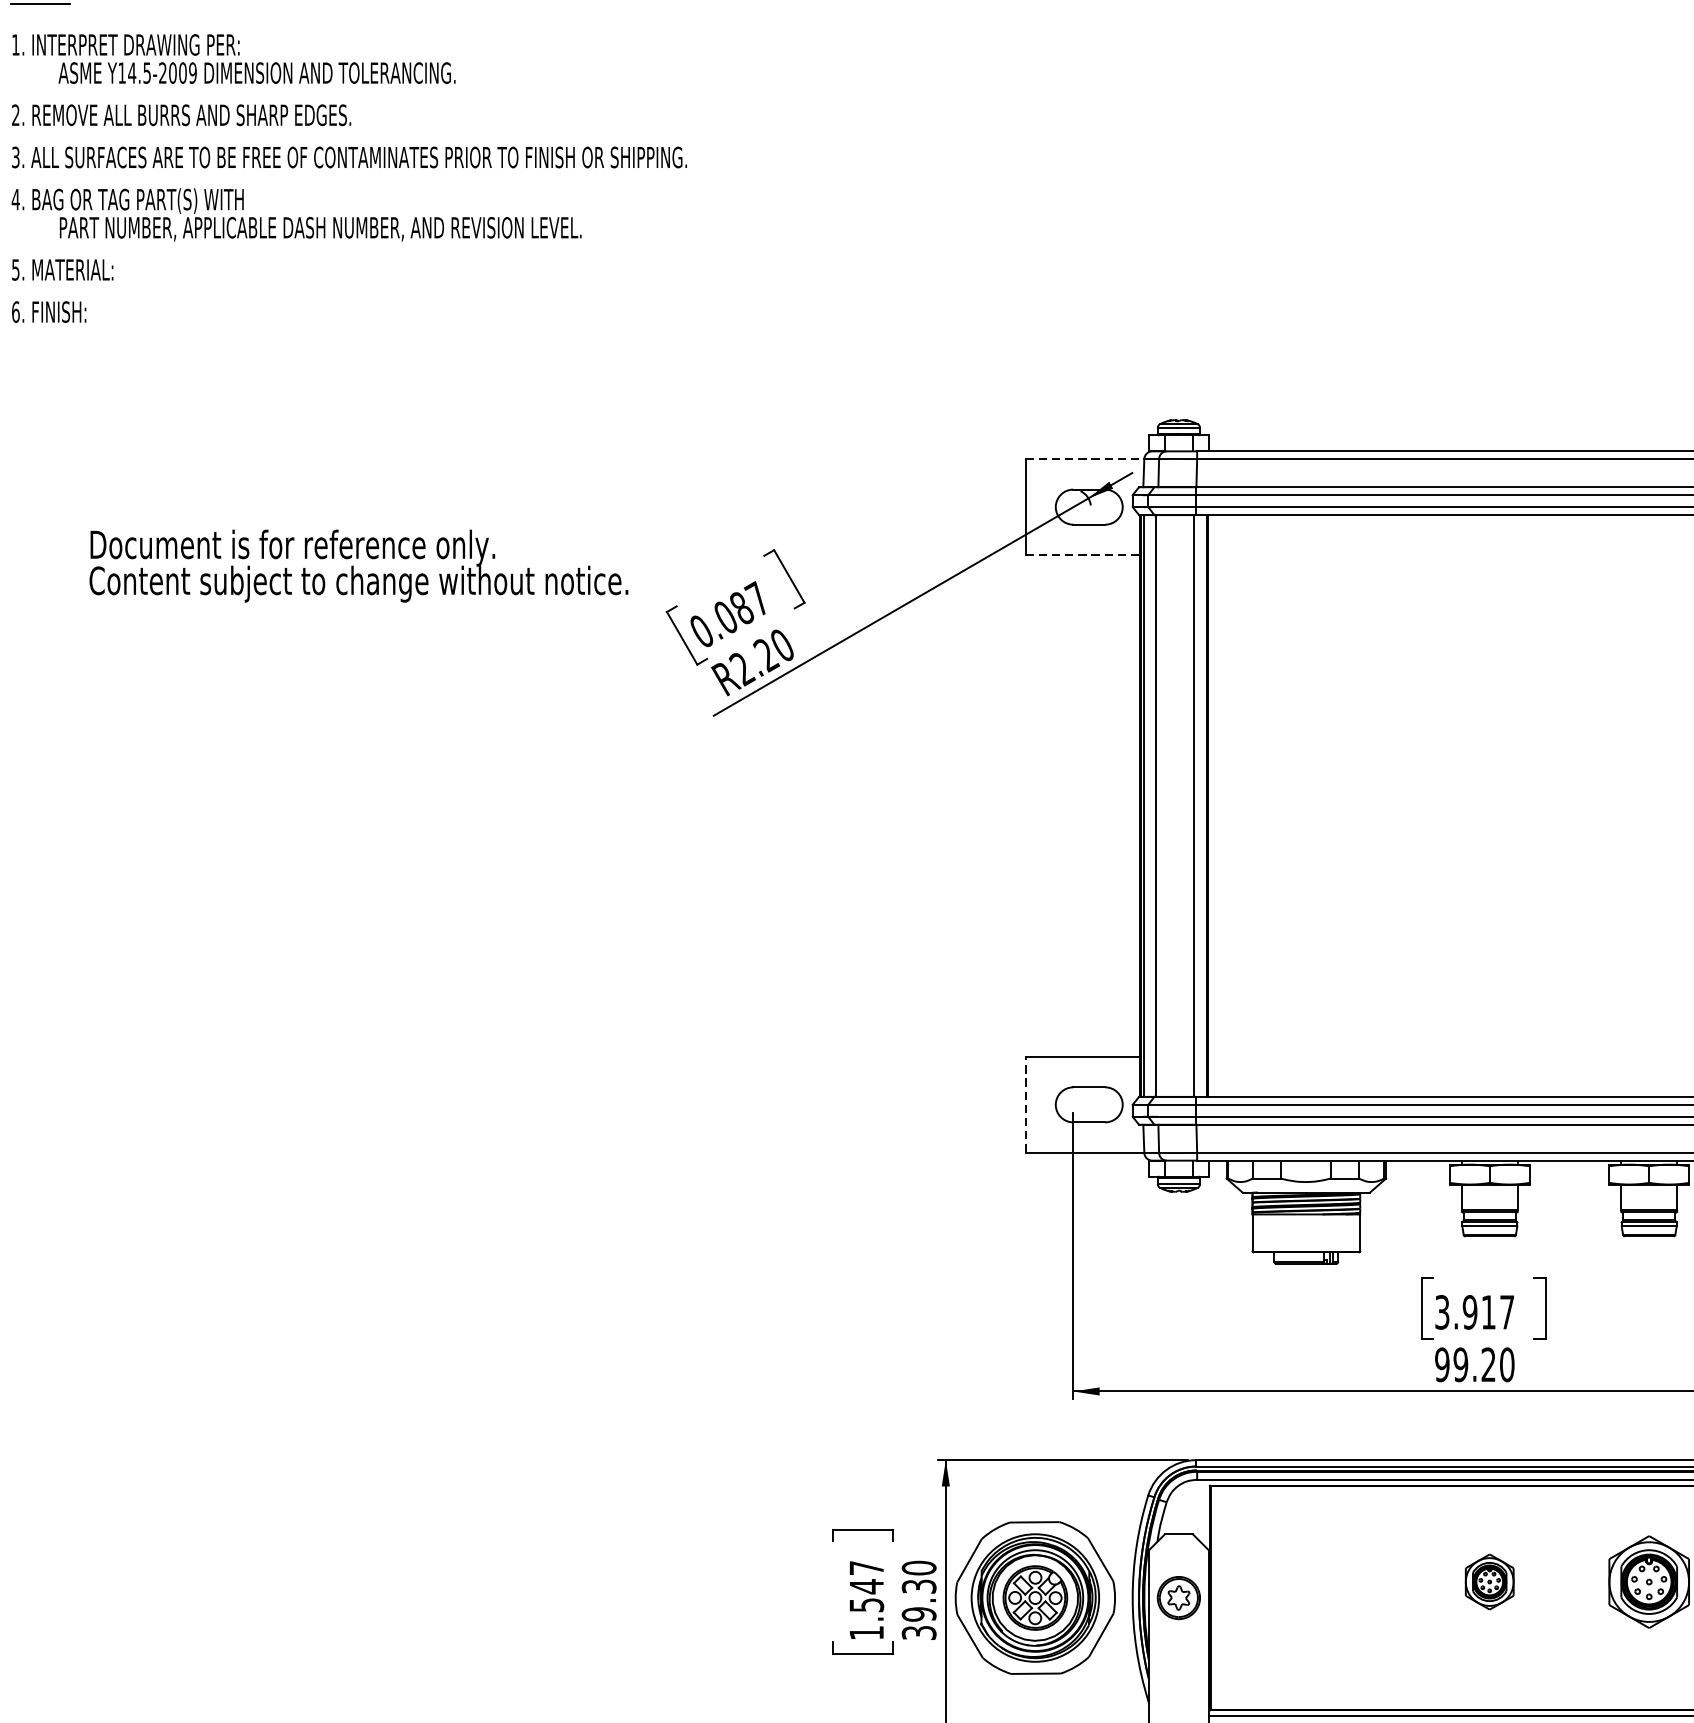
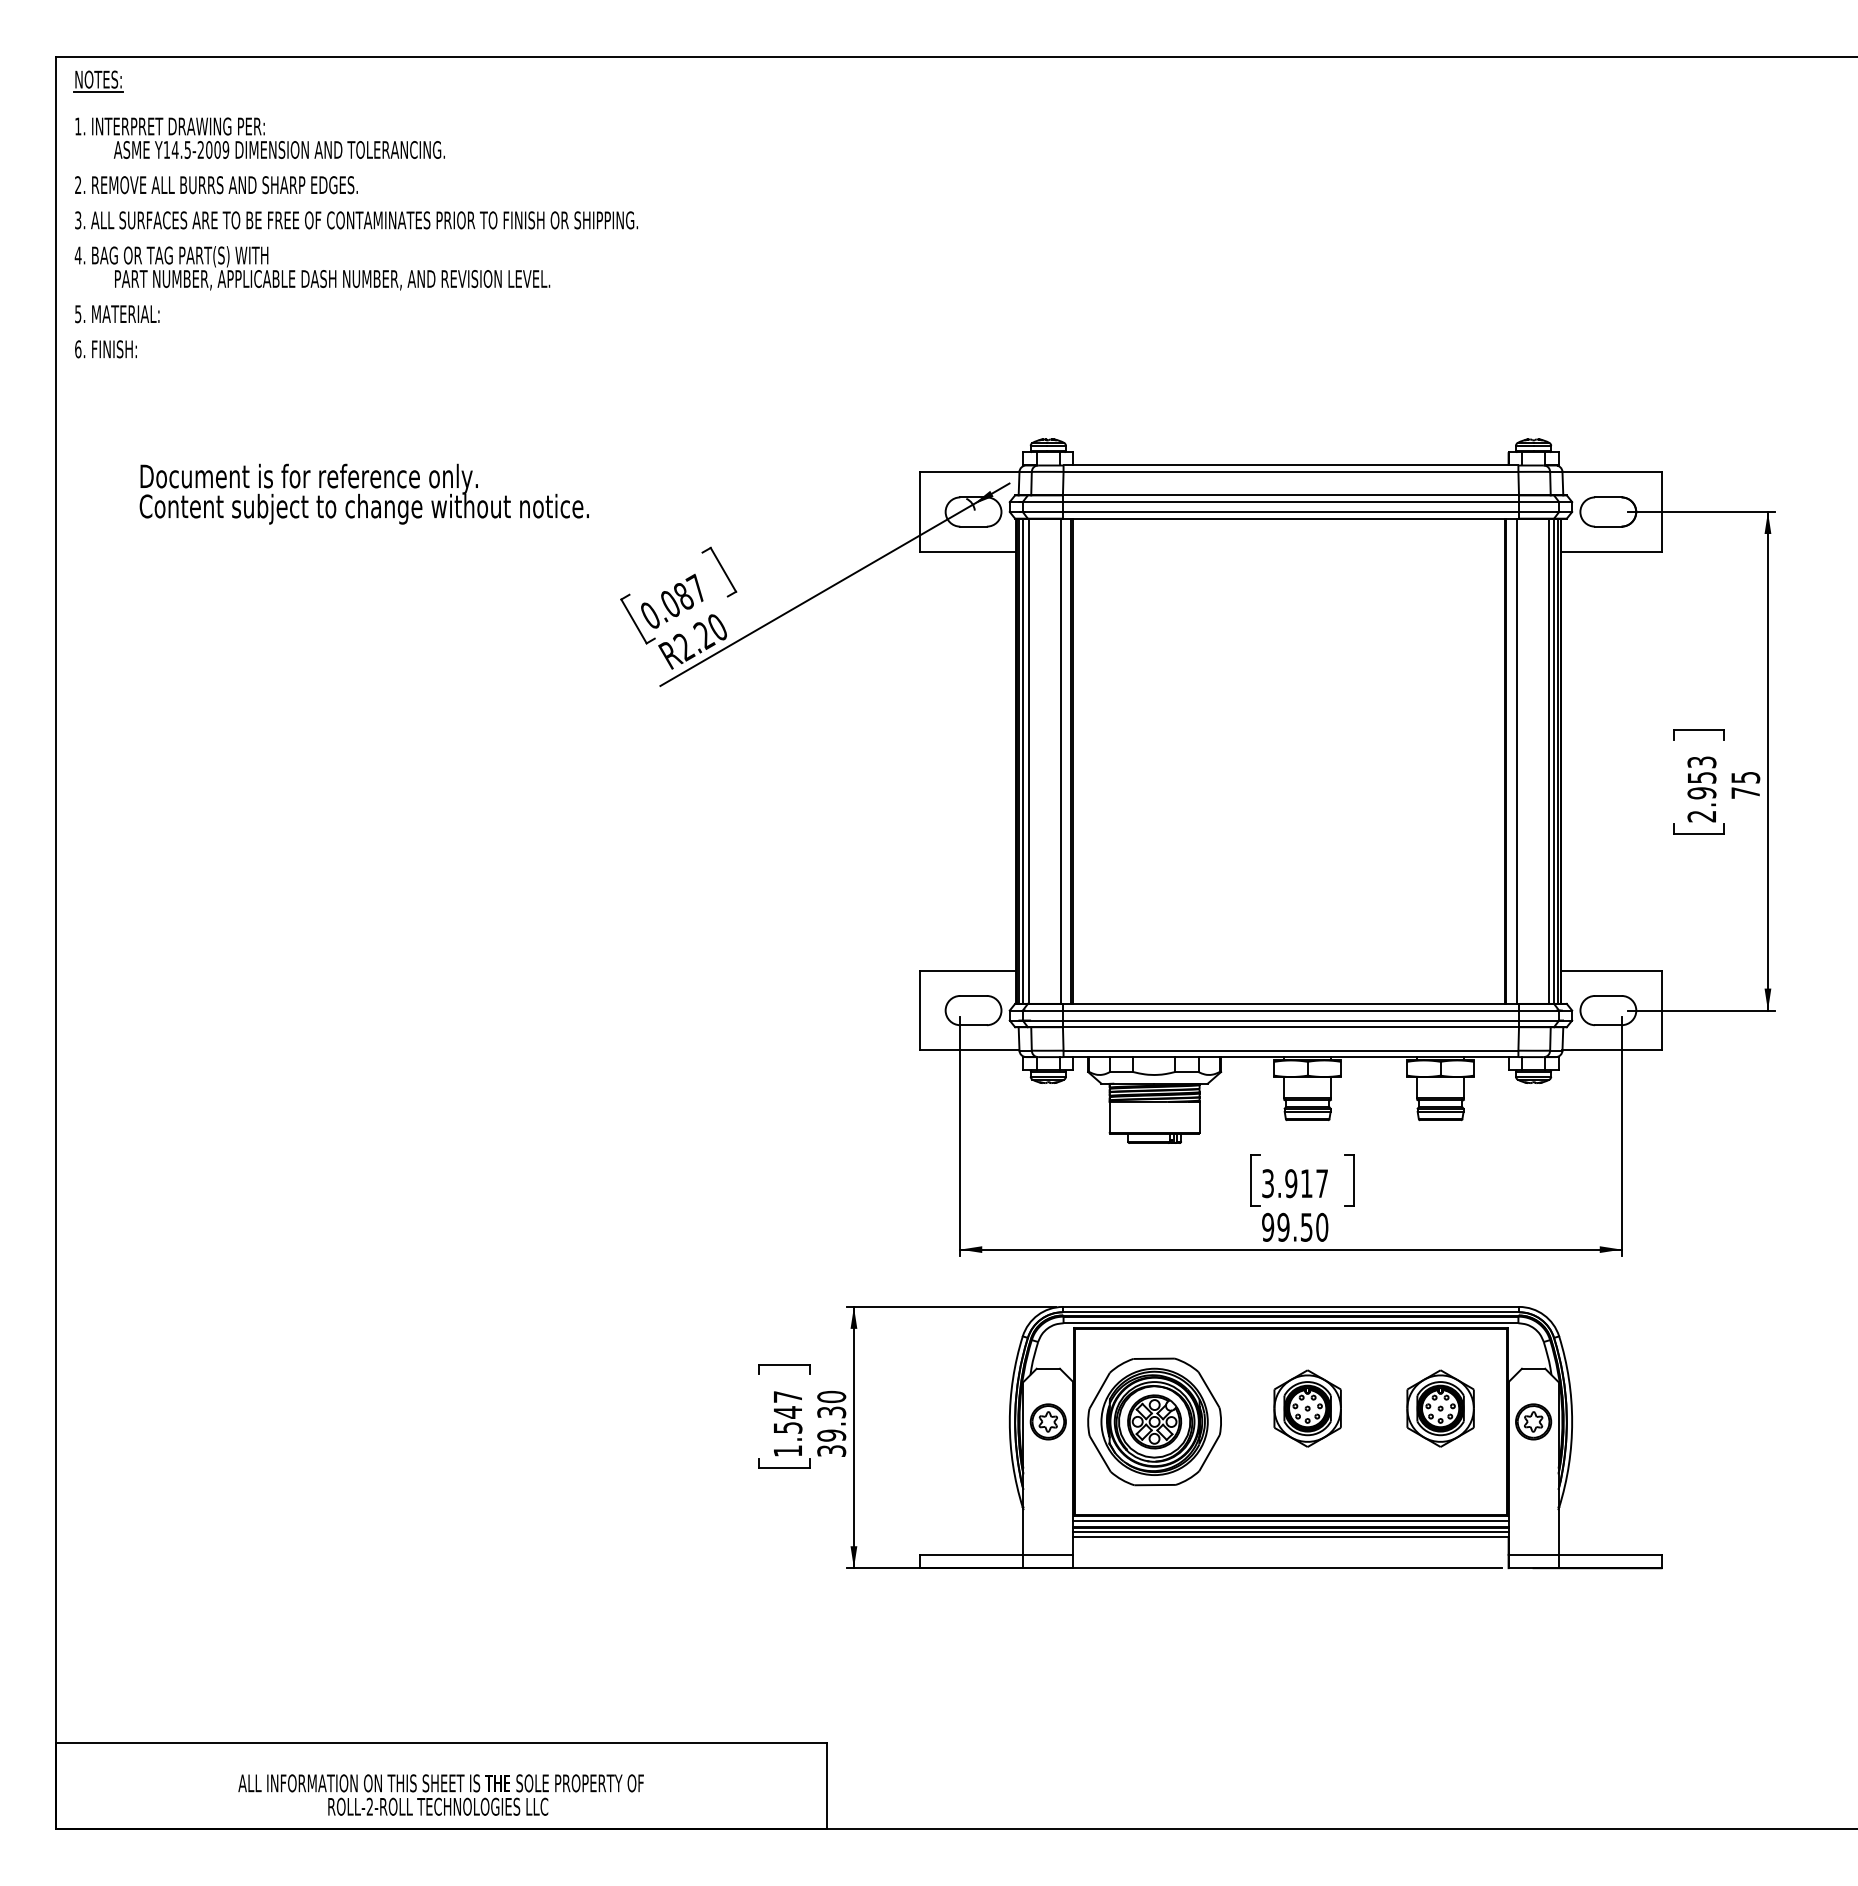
line: (1084, 459) -> (969, 472), dashed -> solid
line: (1083, 554) -> (968, 551), dashed -> solid
text: (357, 565) -> (363, 493), moved
line: (1149, 805) -> (1023, 760), added
line: (1025, 1104) -> (920, 1010), dashed -> solid
text: (1488, 1363) -> (1306, 1226), 99.20 -> 99.50
part: (1489, 1581) -> (1307, 1408), size x1.67
part: (1035, 1597) -> (1154, 1421), moved

